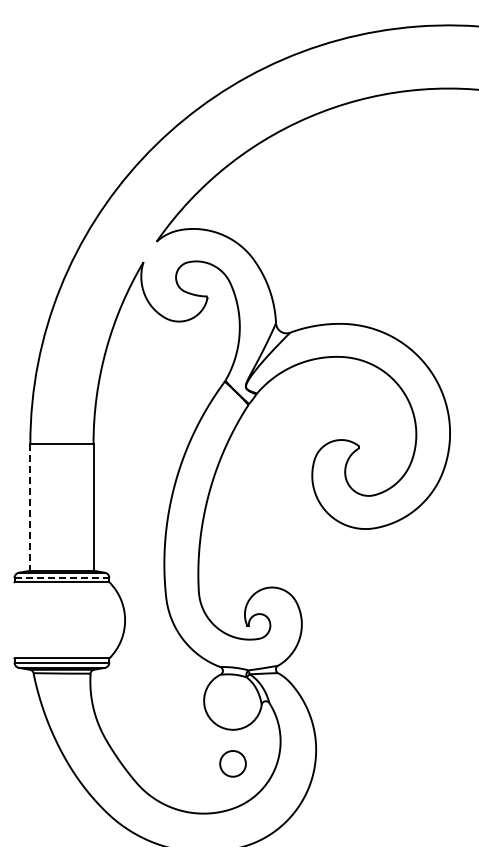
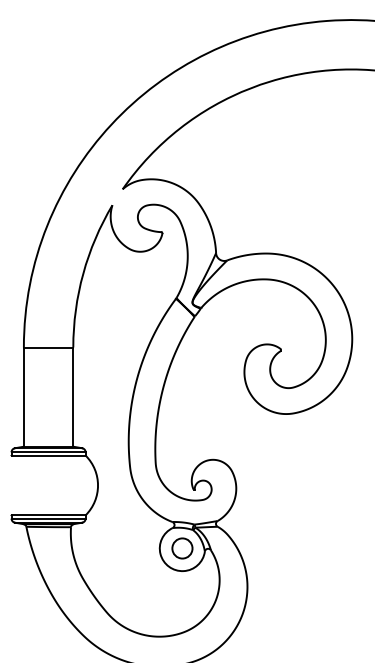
line: (30, 507) -> (23, 397), dashed -> solid
line: (62, 577) -> (49, 451), dashed -> solid
circle: (232, 763) -> (182, 548), moved

